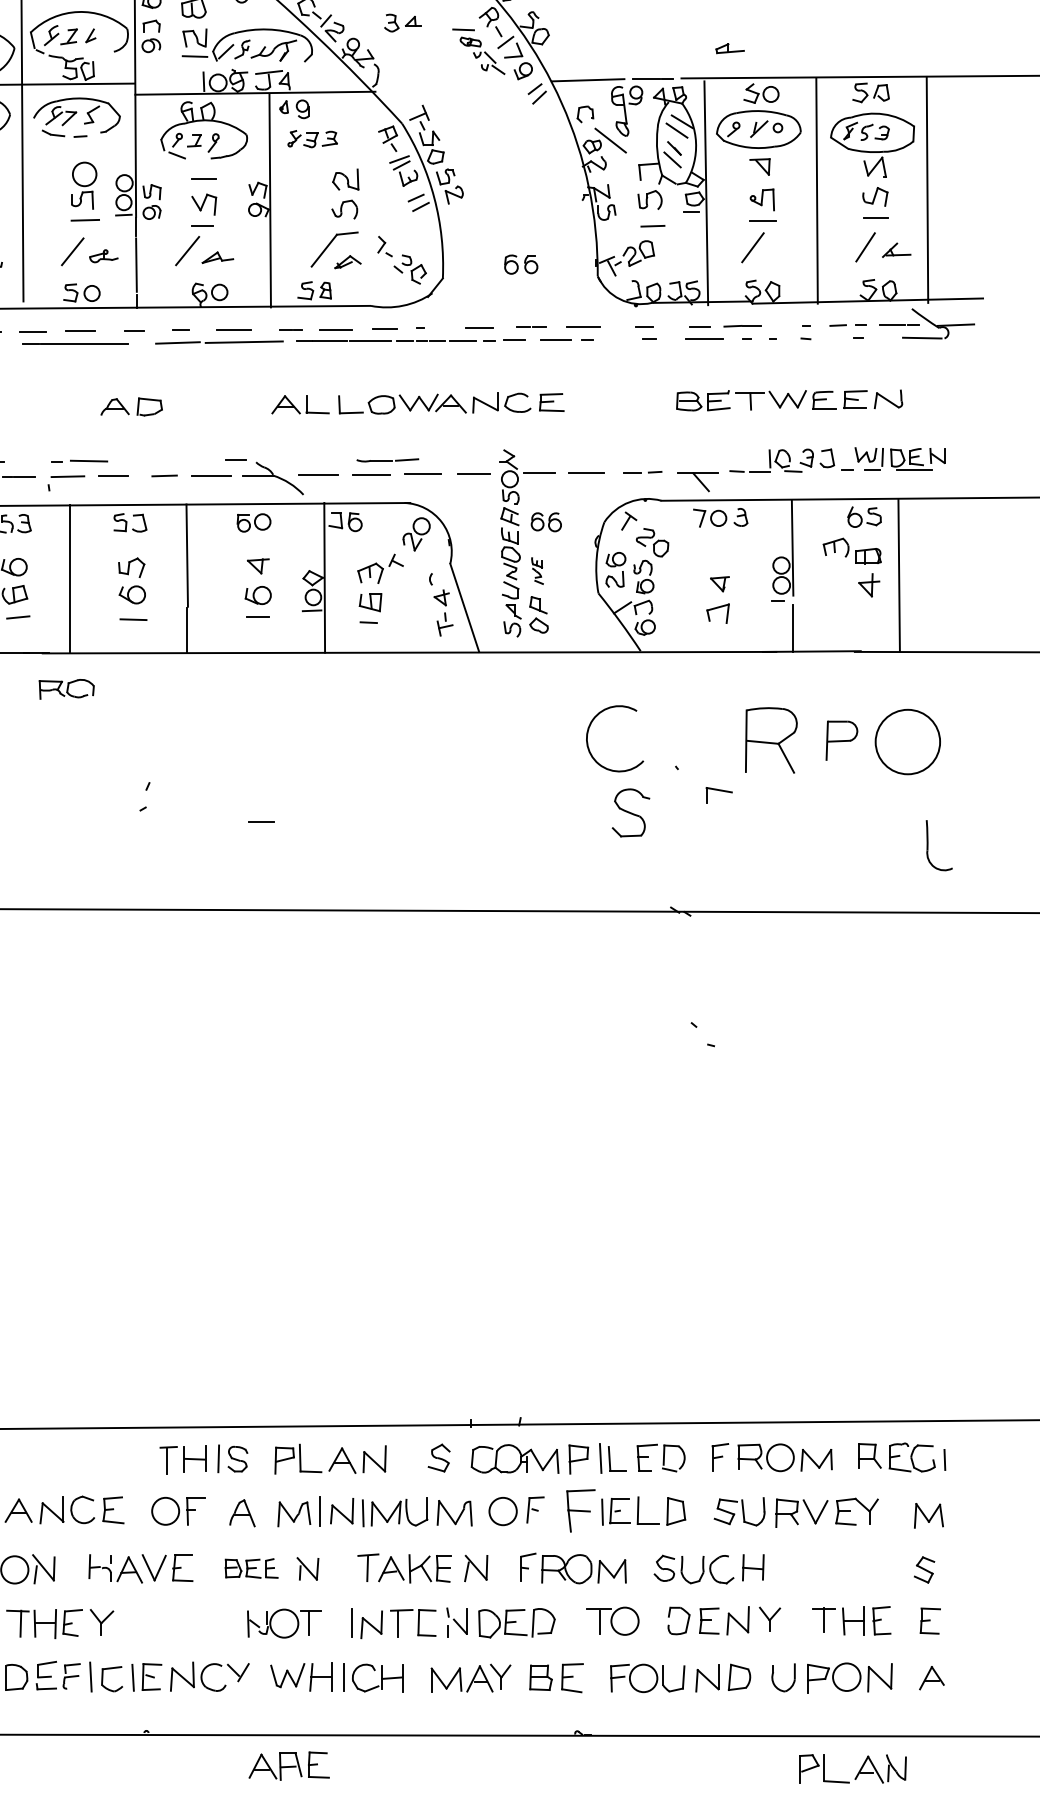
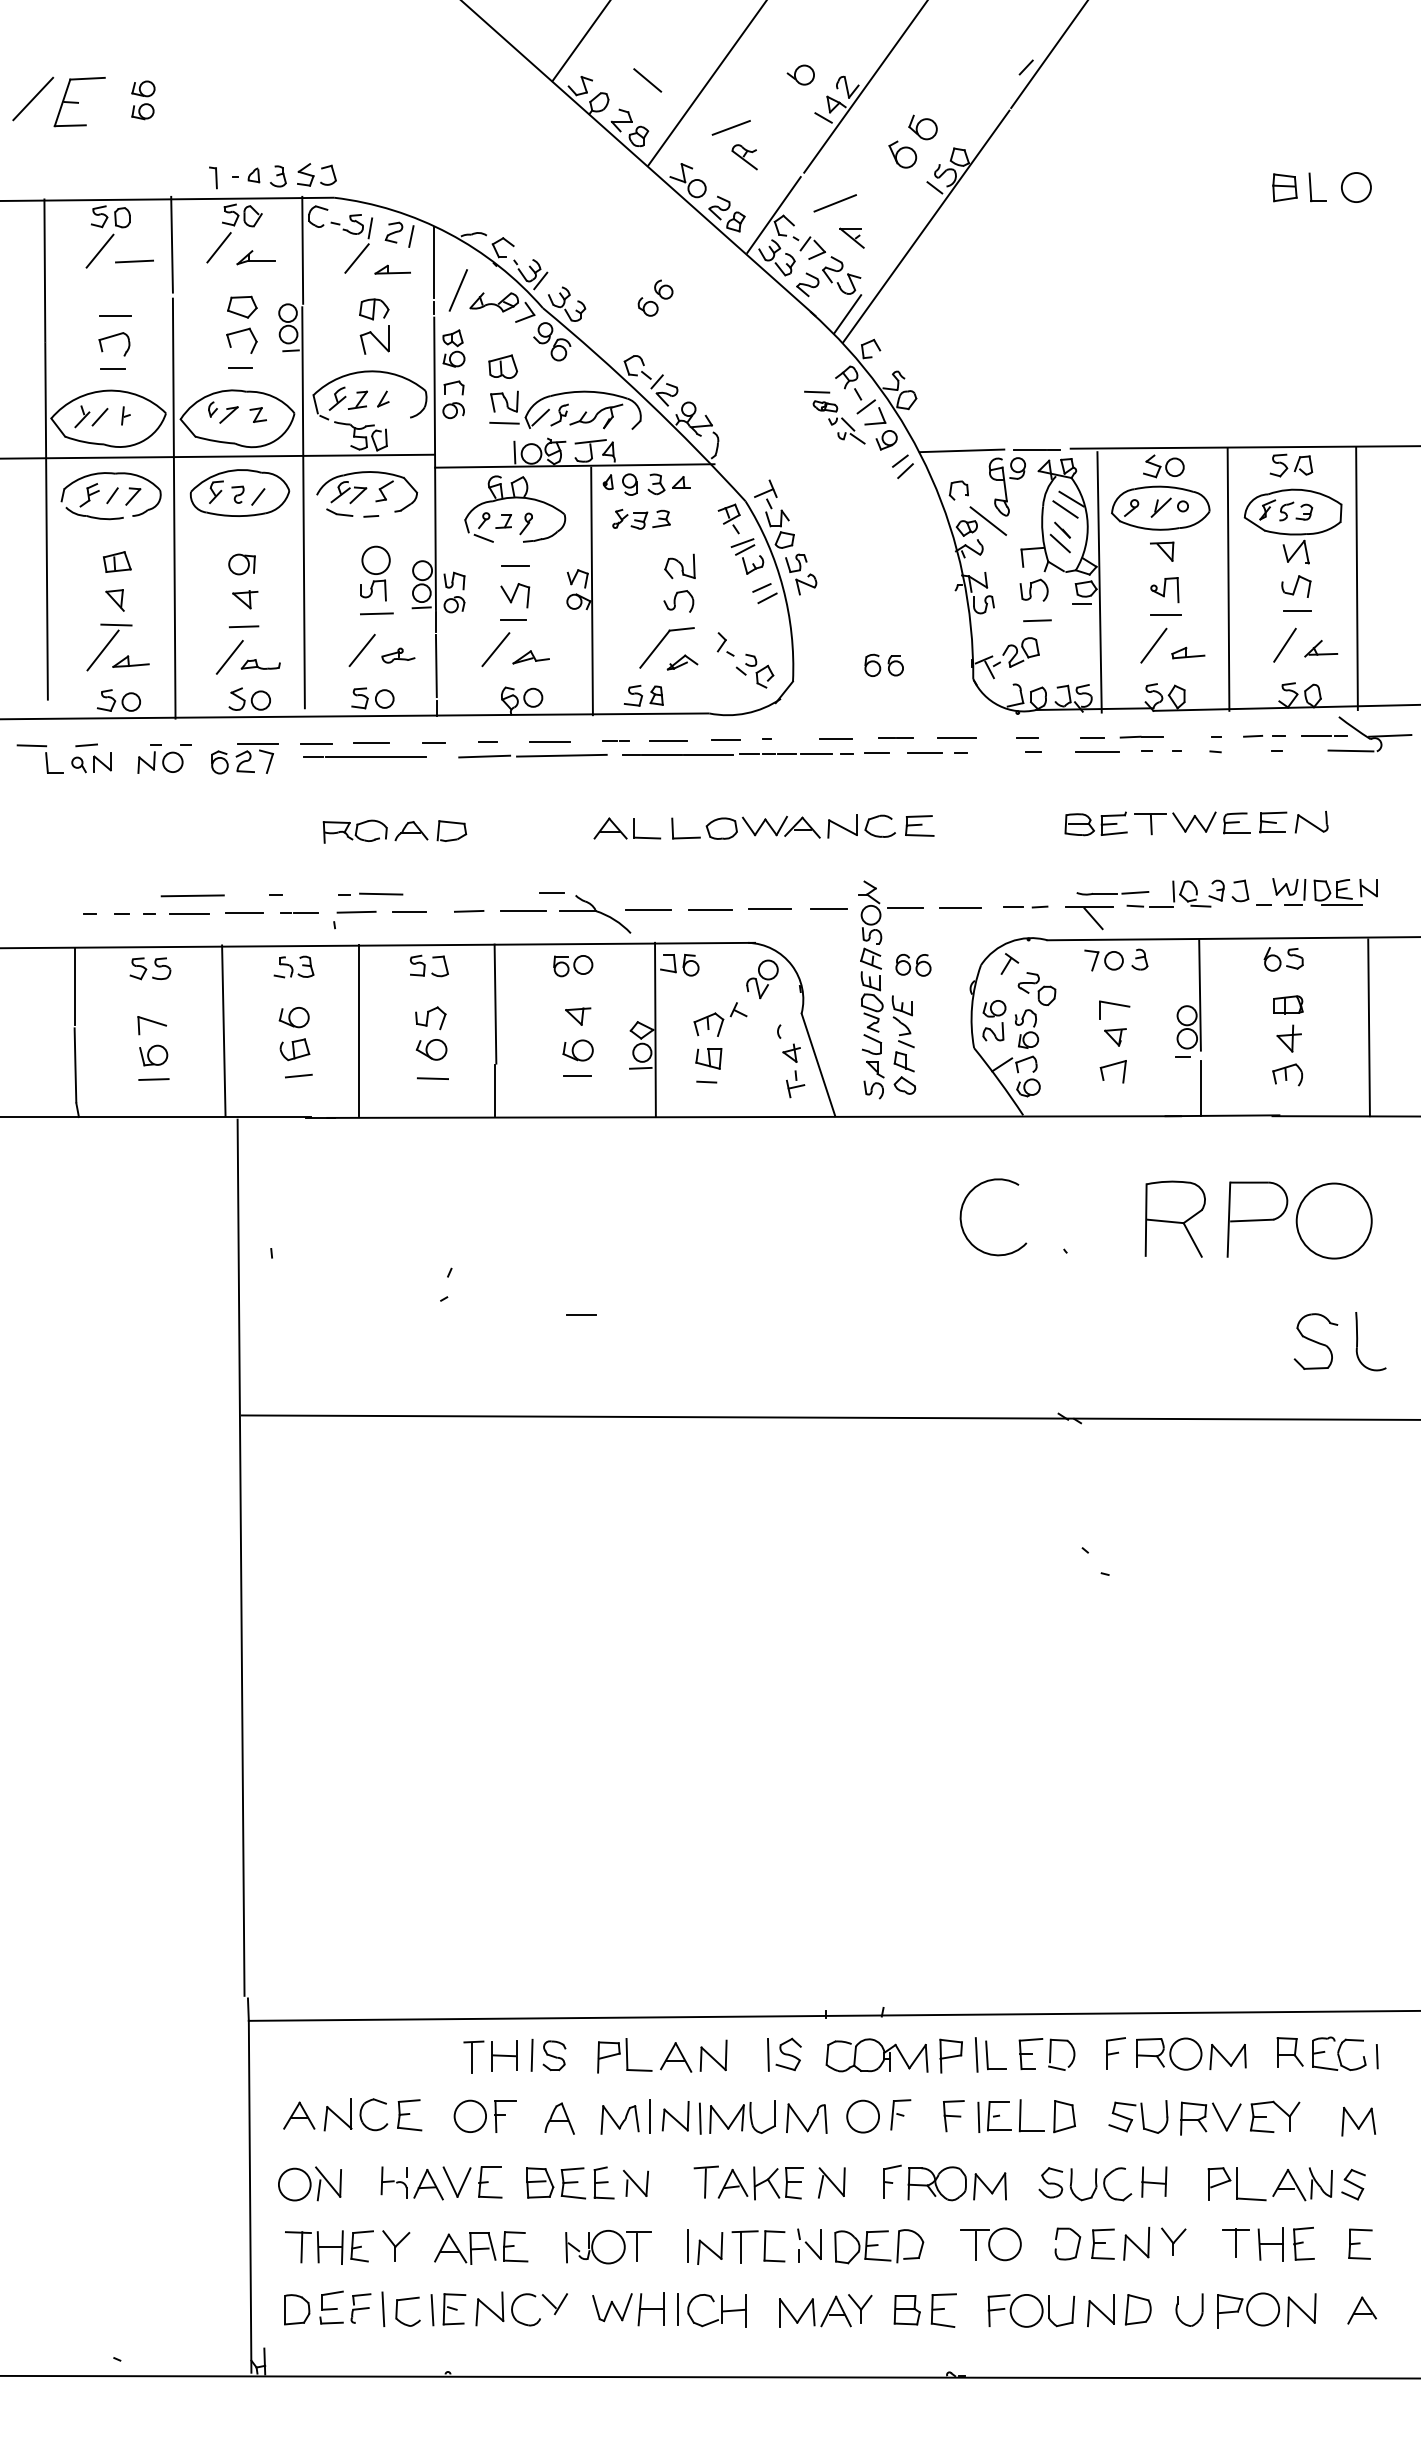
part: (402, 23) -> (668, 484), moved
part: (730, 48) -> (1188, 652), moved
part: (387, 460) -> (1112, 893), moved
part: (835, 547) -> (1287, 1074), moved
part: (536, 570) -> (902, 1021), size x1.67
line: (898, 575) -> (1368, 1027), moved
part: (66, 689) -> (354, 831), moved
part: (841, 740) -> (1257, 1219), size x1.67
part: (719, 794) -> (1114, 1009), moved
part: (630, 812) -> (1315, 1341), moved
line: (420, 1458) -> (767, 2054), added
part: (580, 1511) -> (953, 2116), size x0.62
part: (251, 1568) -> (570, 2182), size x1.43
part: (289, 1765) -> (481, 2247), moved
part: (857, 1773) -> (1275, 2189), moved

